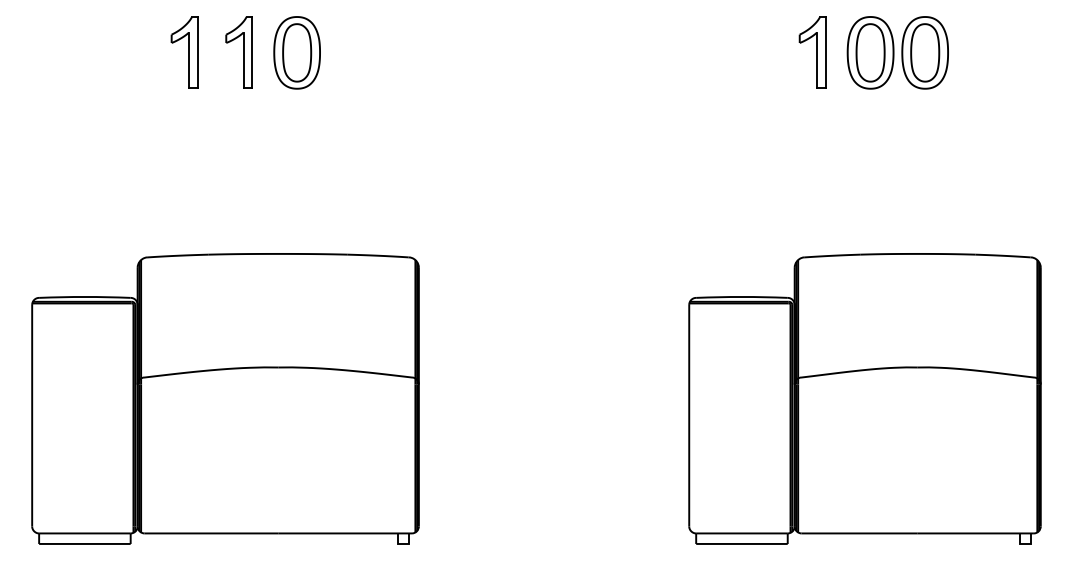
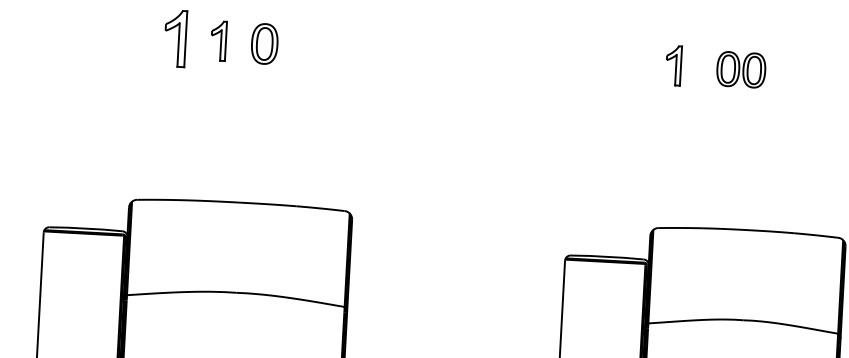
part: (238, 52) -> (218, 41), size x0.7
part: (296, 52) -> (264, 43), size x0.7
part: (812, 52) -> (673, 65), size x0.7
part: (897, 52) -> (741, 69), size x0.6

